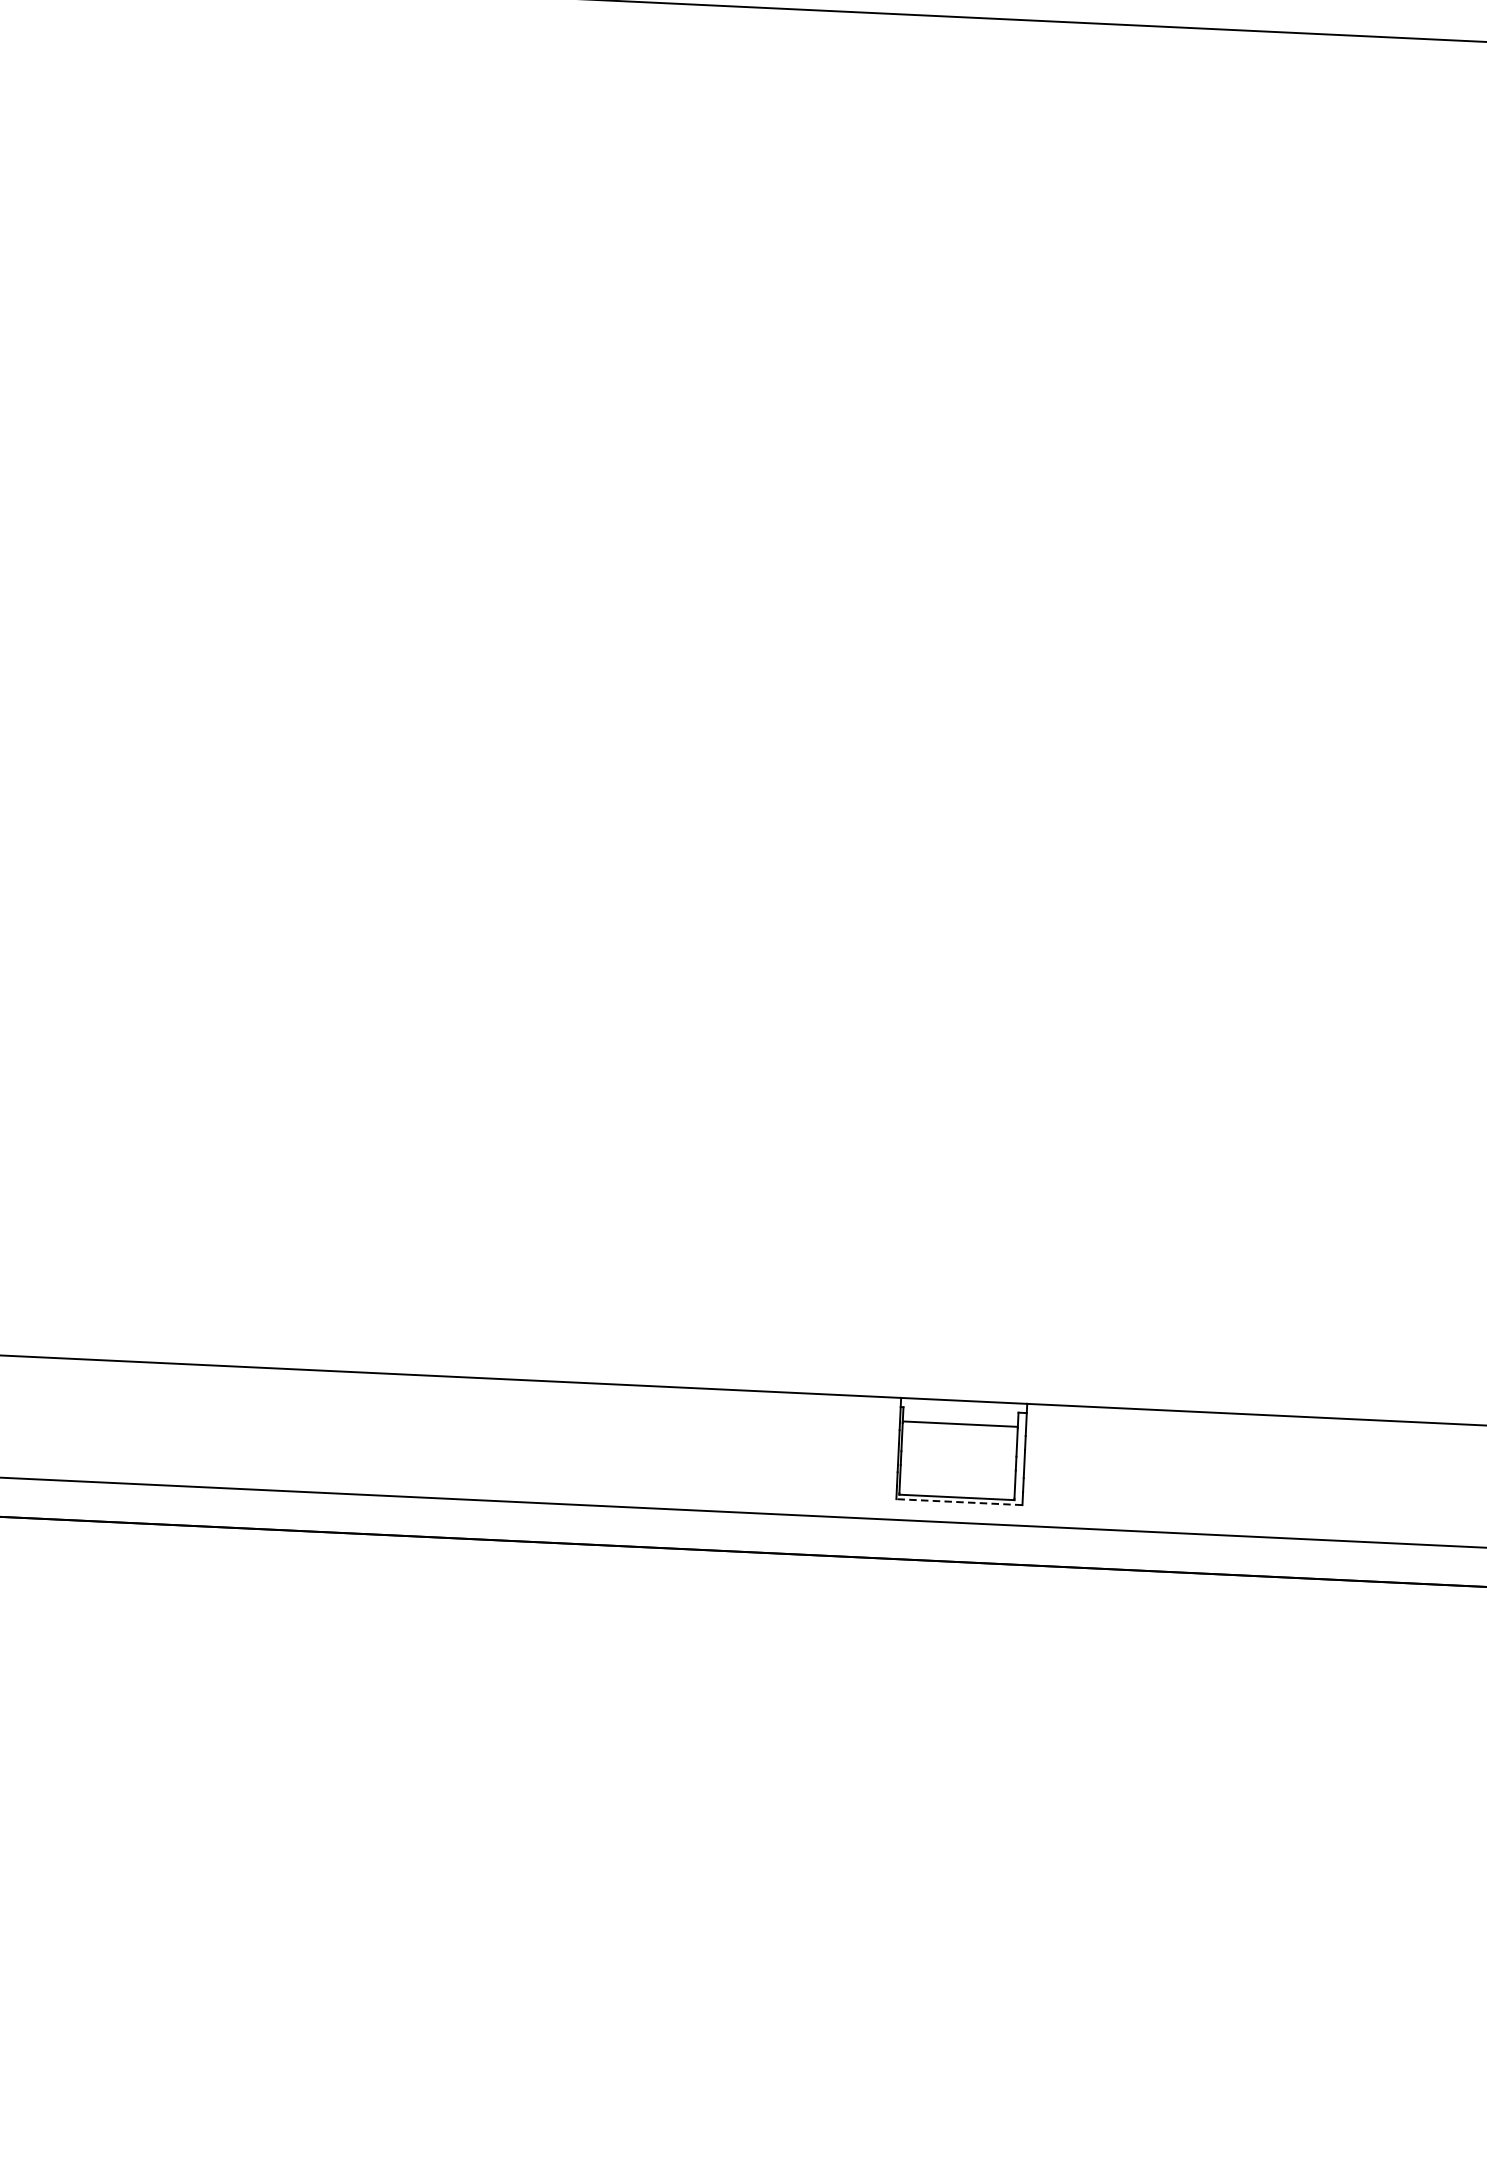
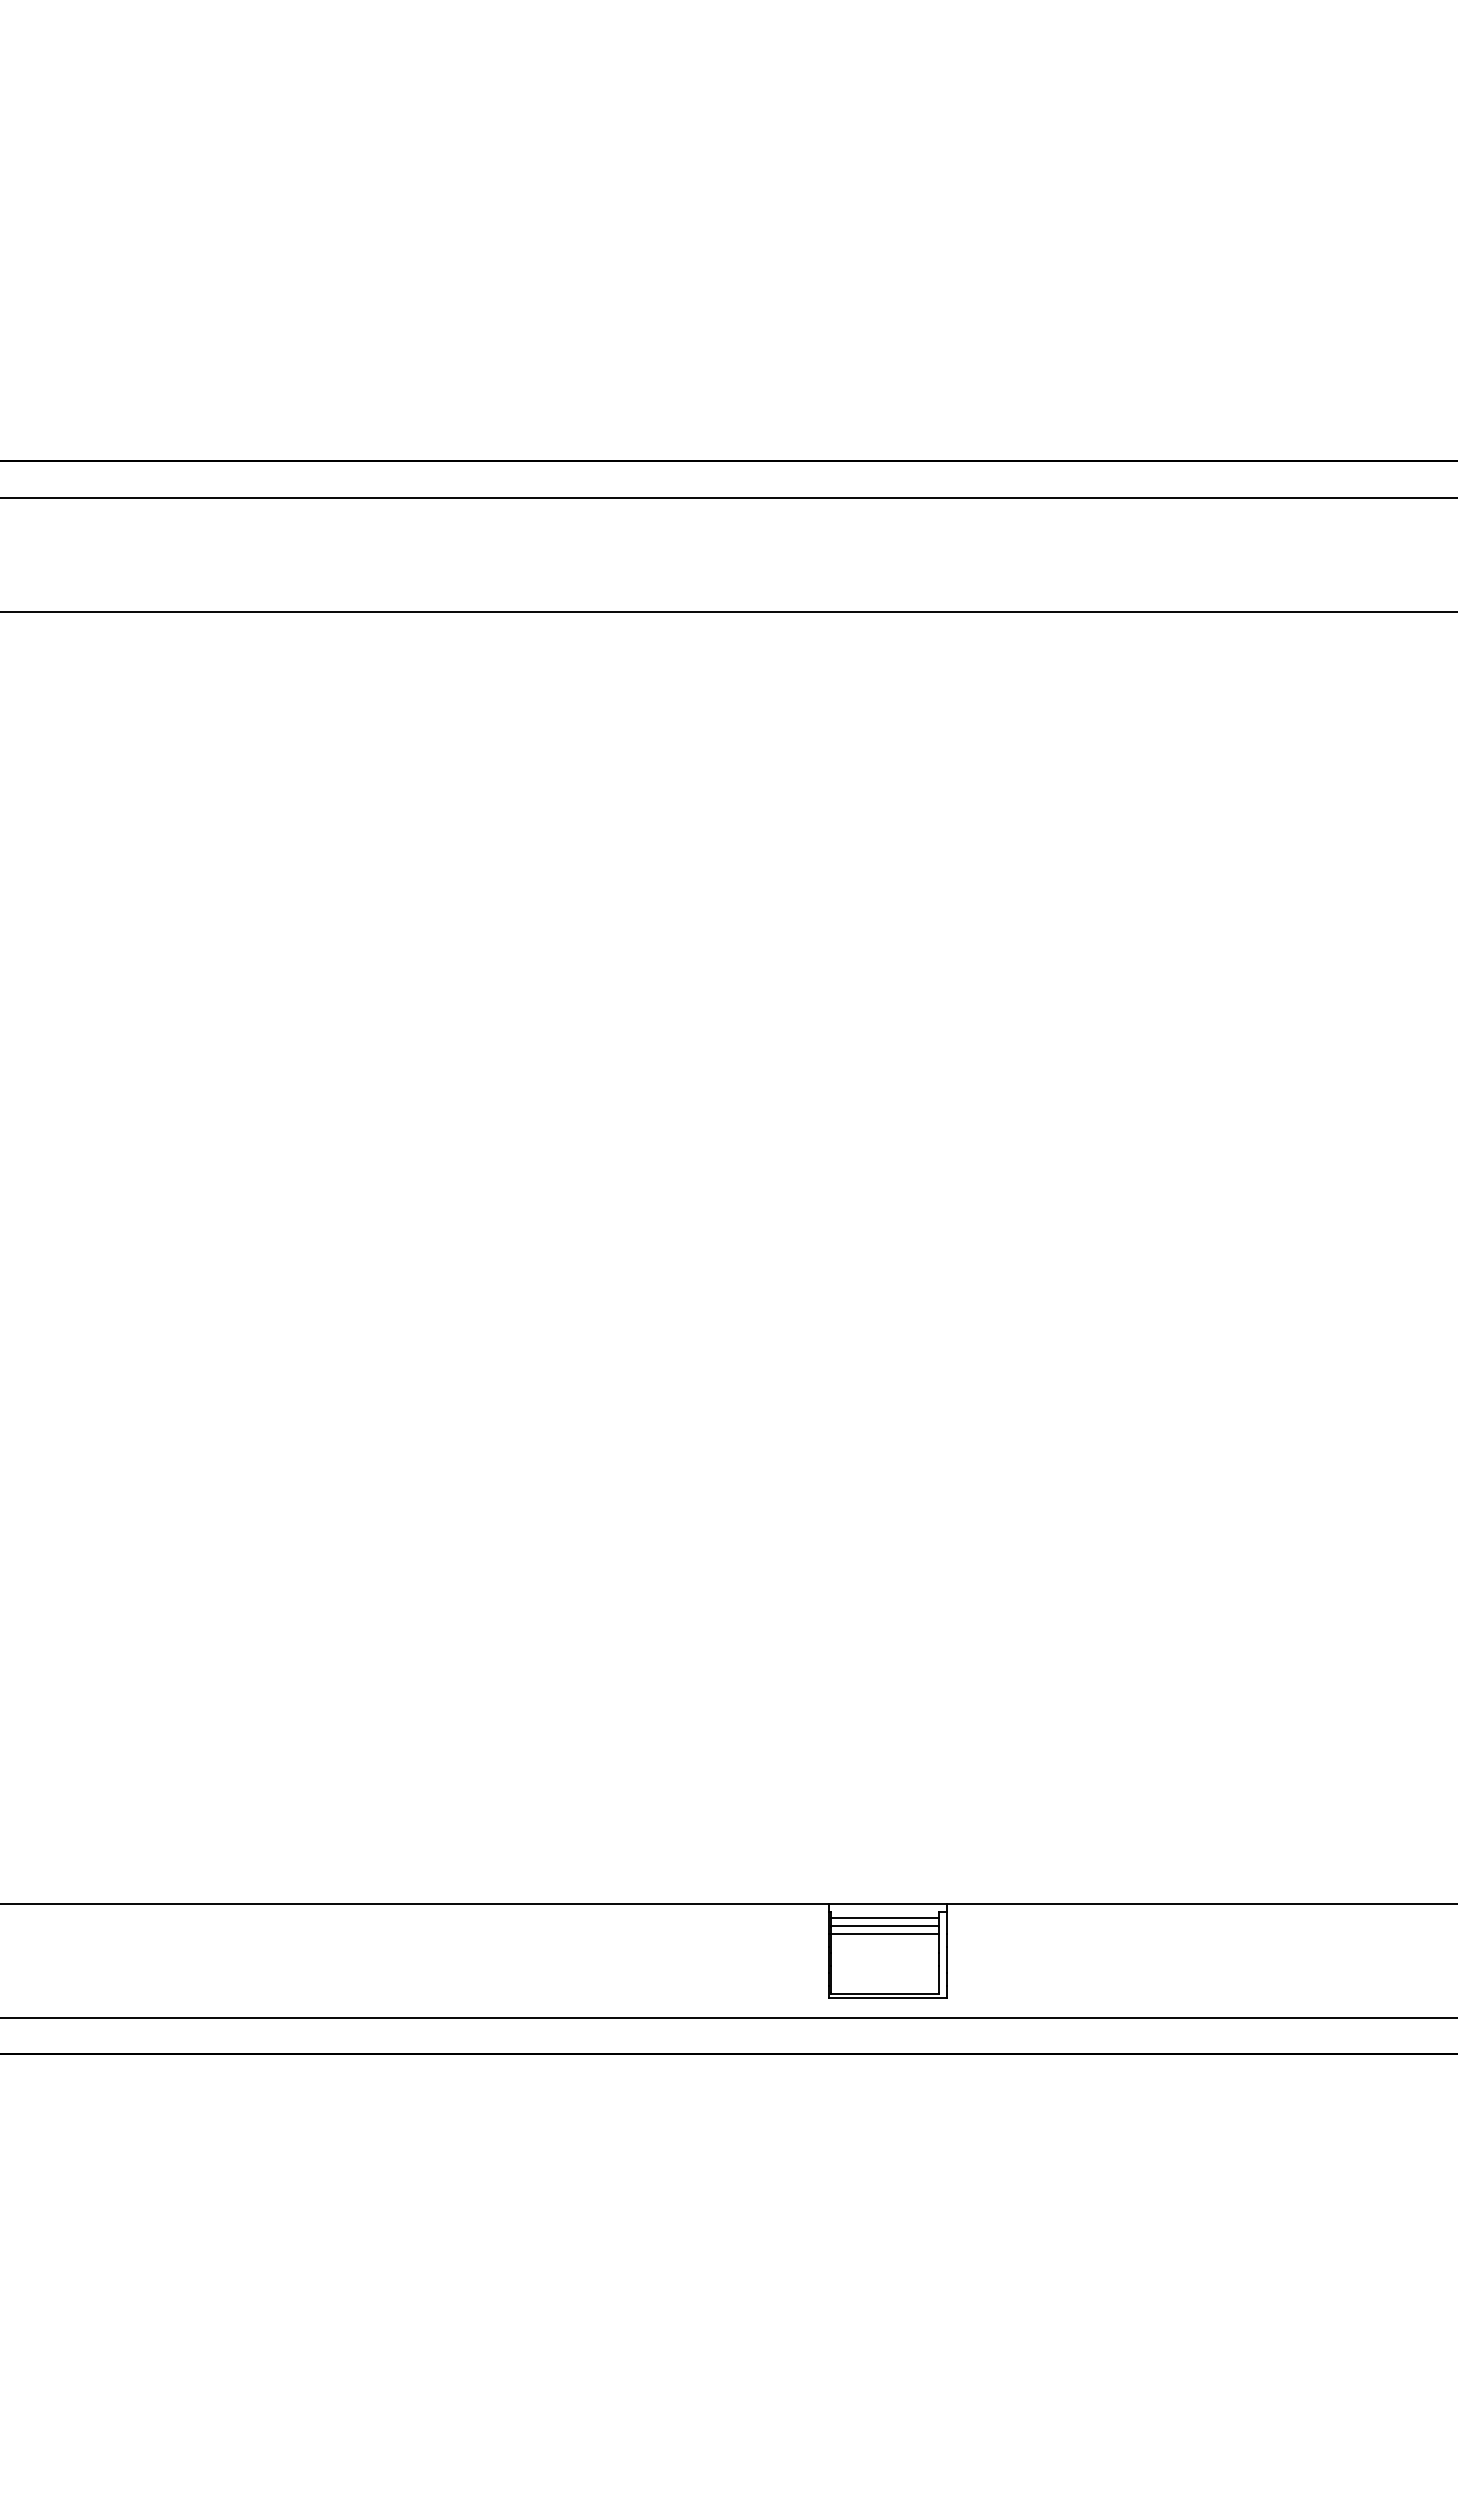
line: (960, 1416) -> (884, 1918), added
line: (959, 1433) -> (884, 1934), added
line: (959, 1502) -> (887, 1998), dashed -> solid

